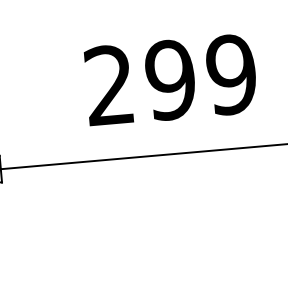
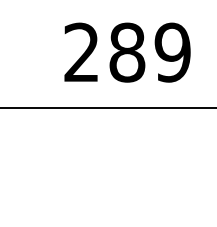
text: (170, 79) -> (127, 52), 299 -> 289

